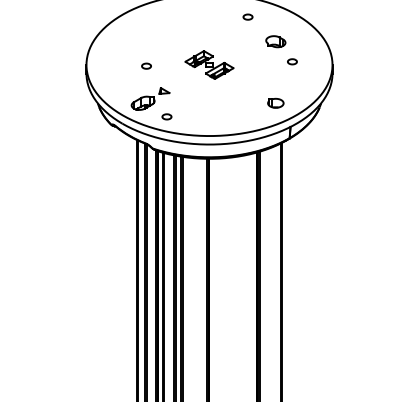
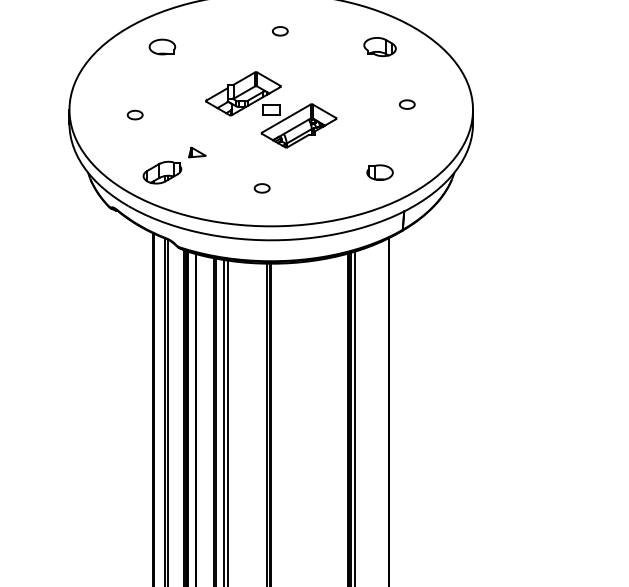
part: (247, 16) -> (279, 30), moved
part: (142, 26) -> (161, 46), added
part: (275, 41) -> (379, 46), moved
part: (209, 64) -> (271, 109), size x1.67
part: (146, 65) -> (135, 113), moved
part: (166, 116) -> (261, 187), moved

